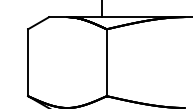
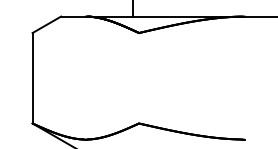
line: (107, 62) -> (139, 78), removed

